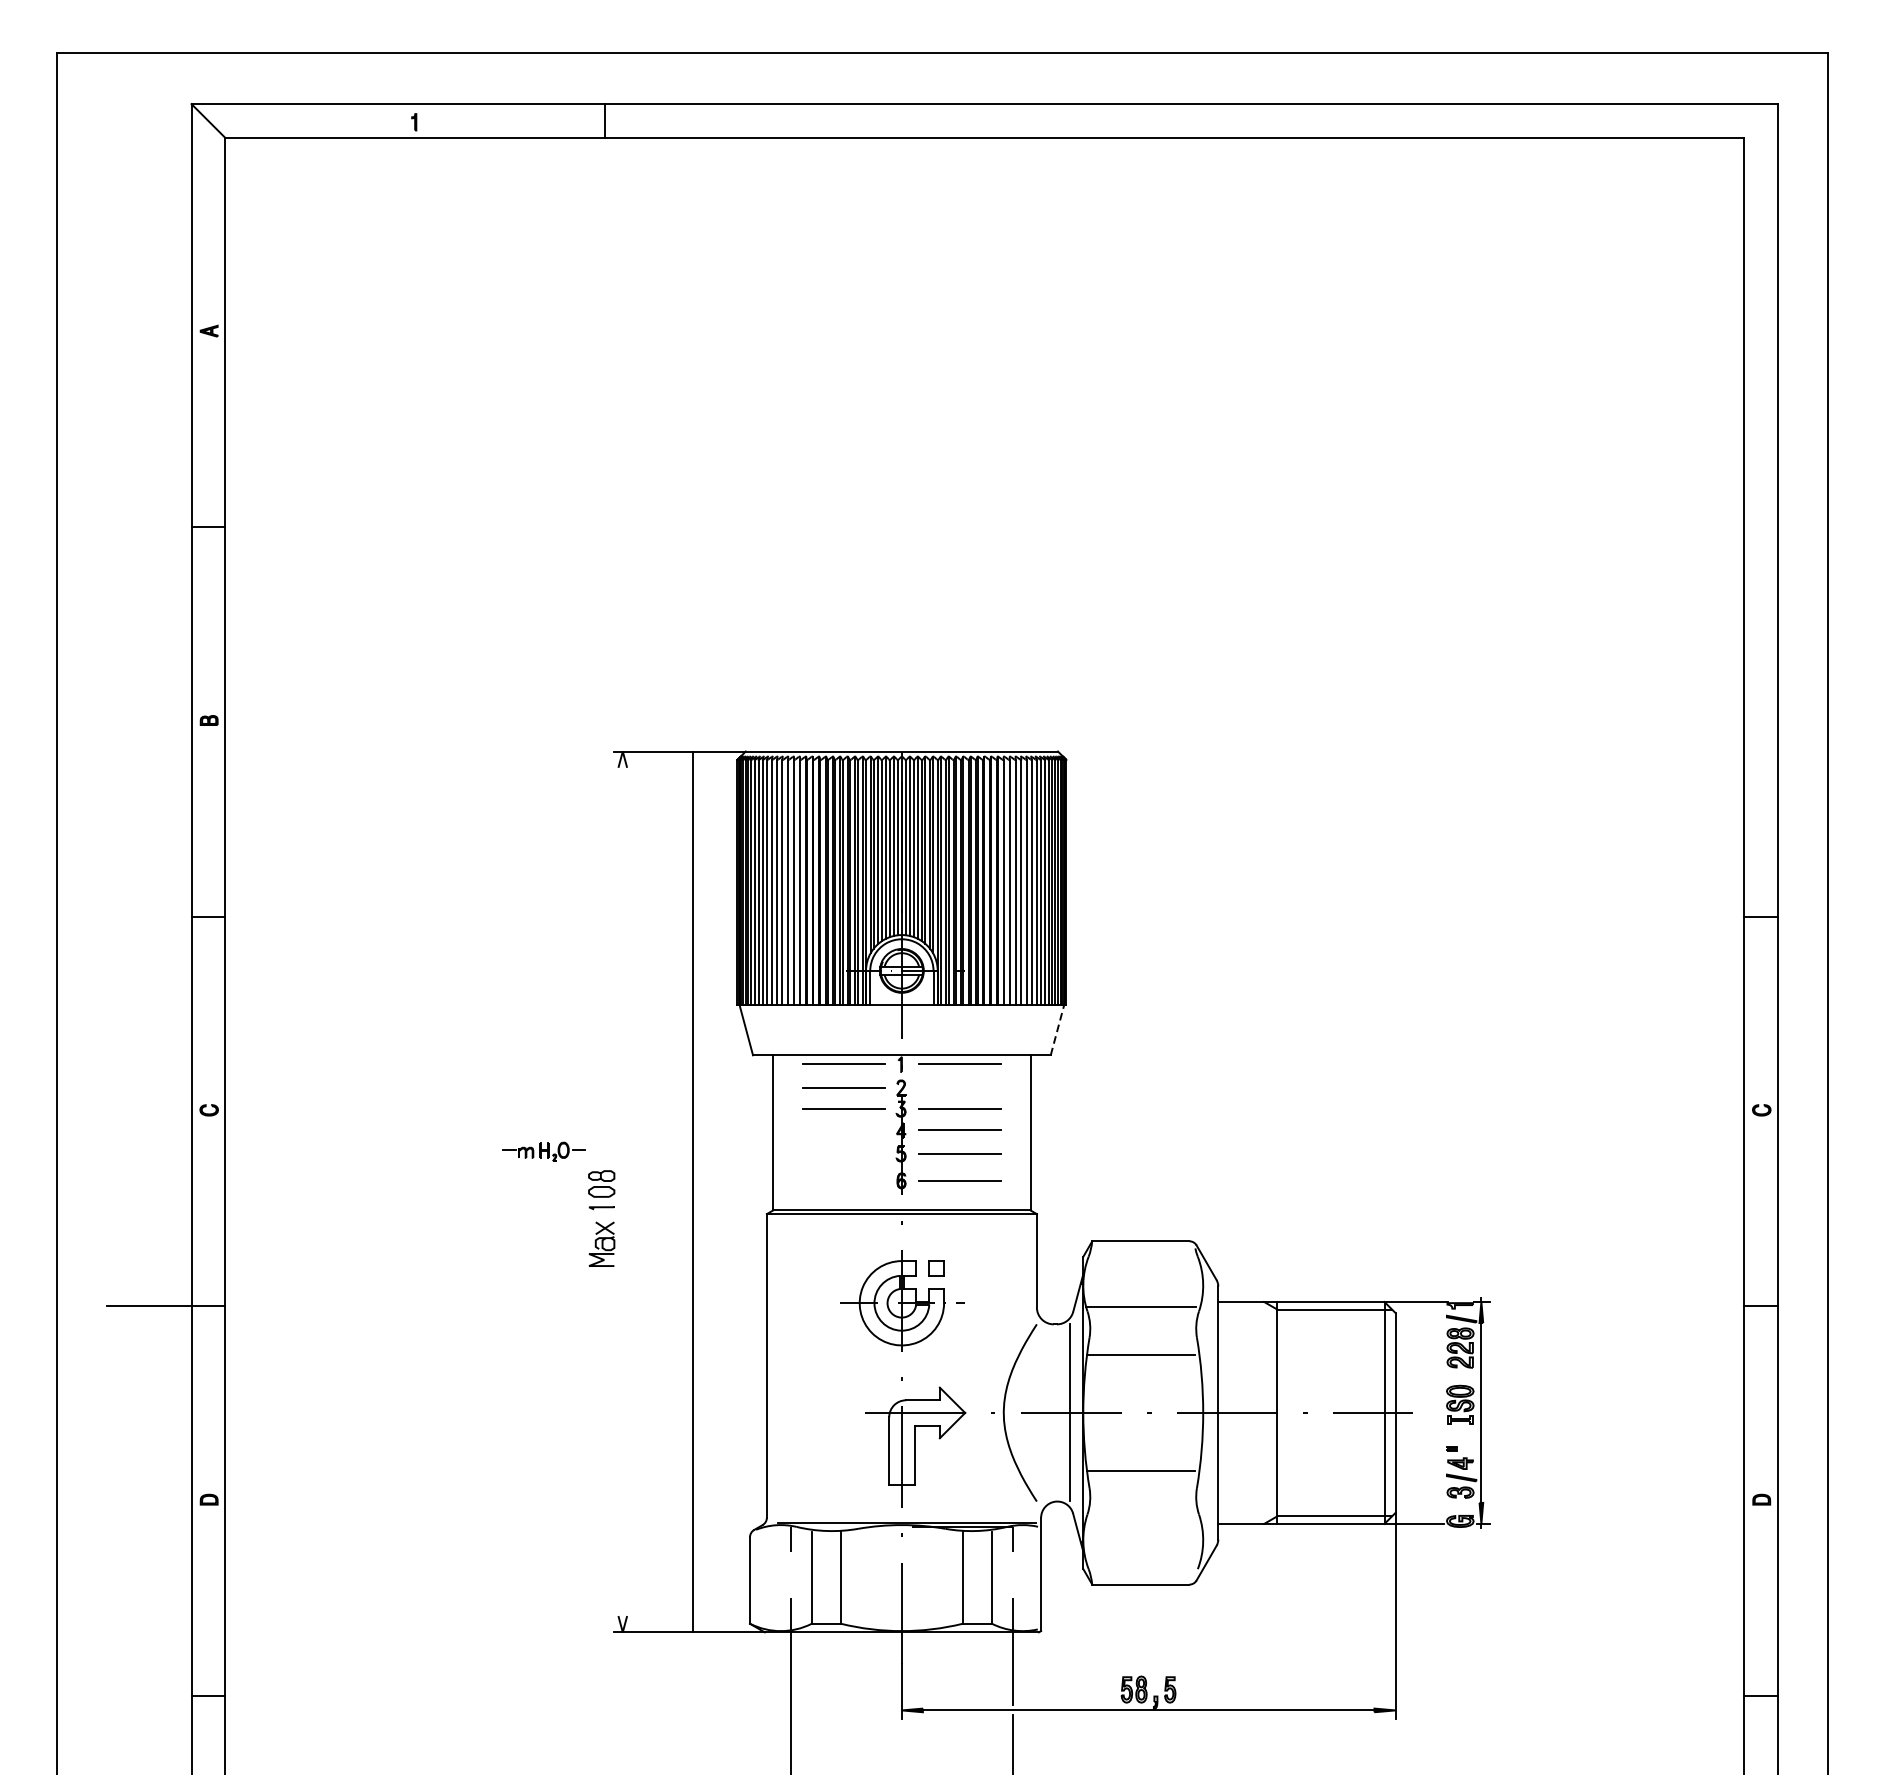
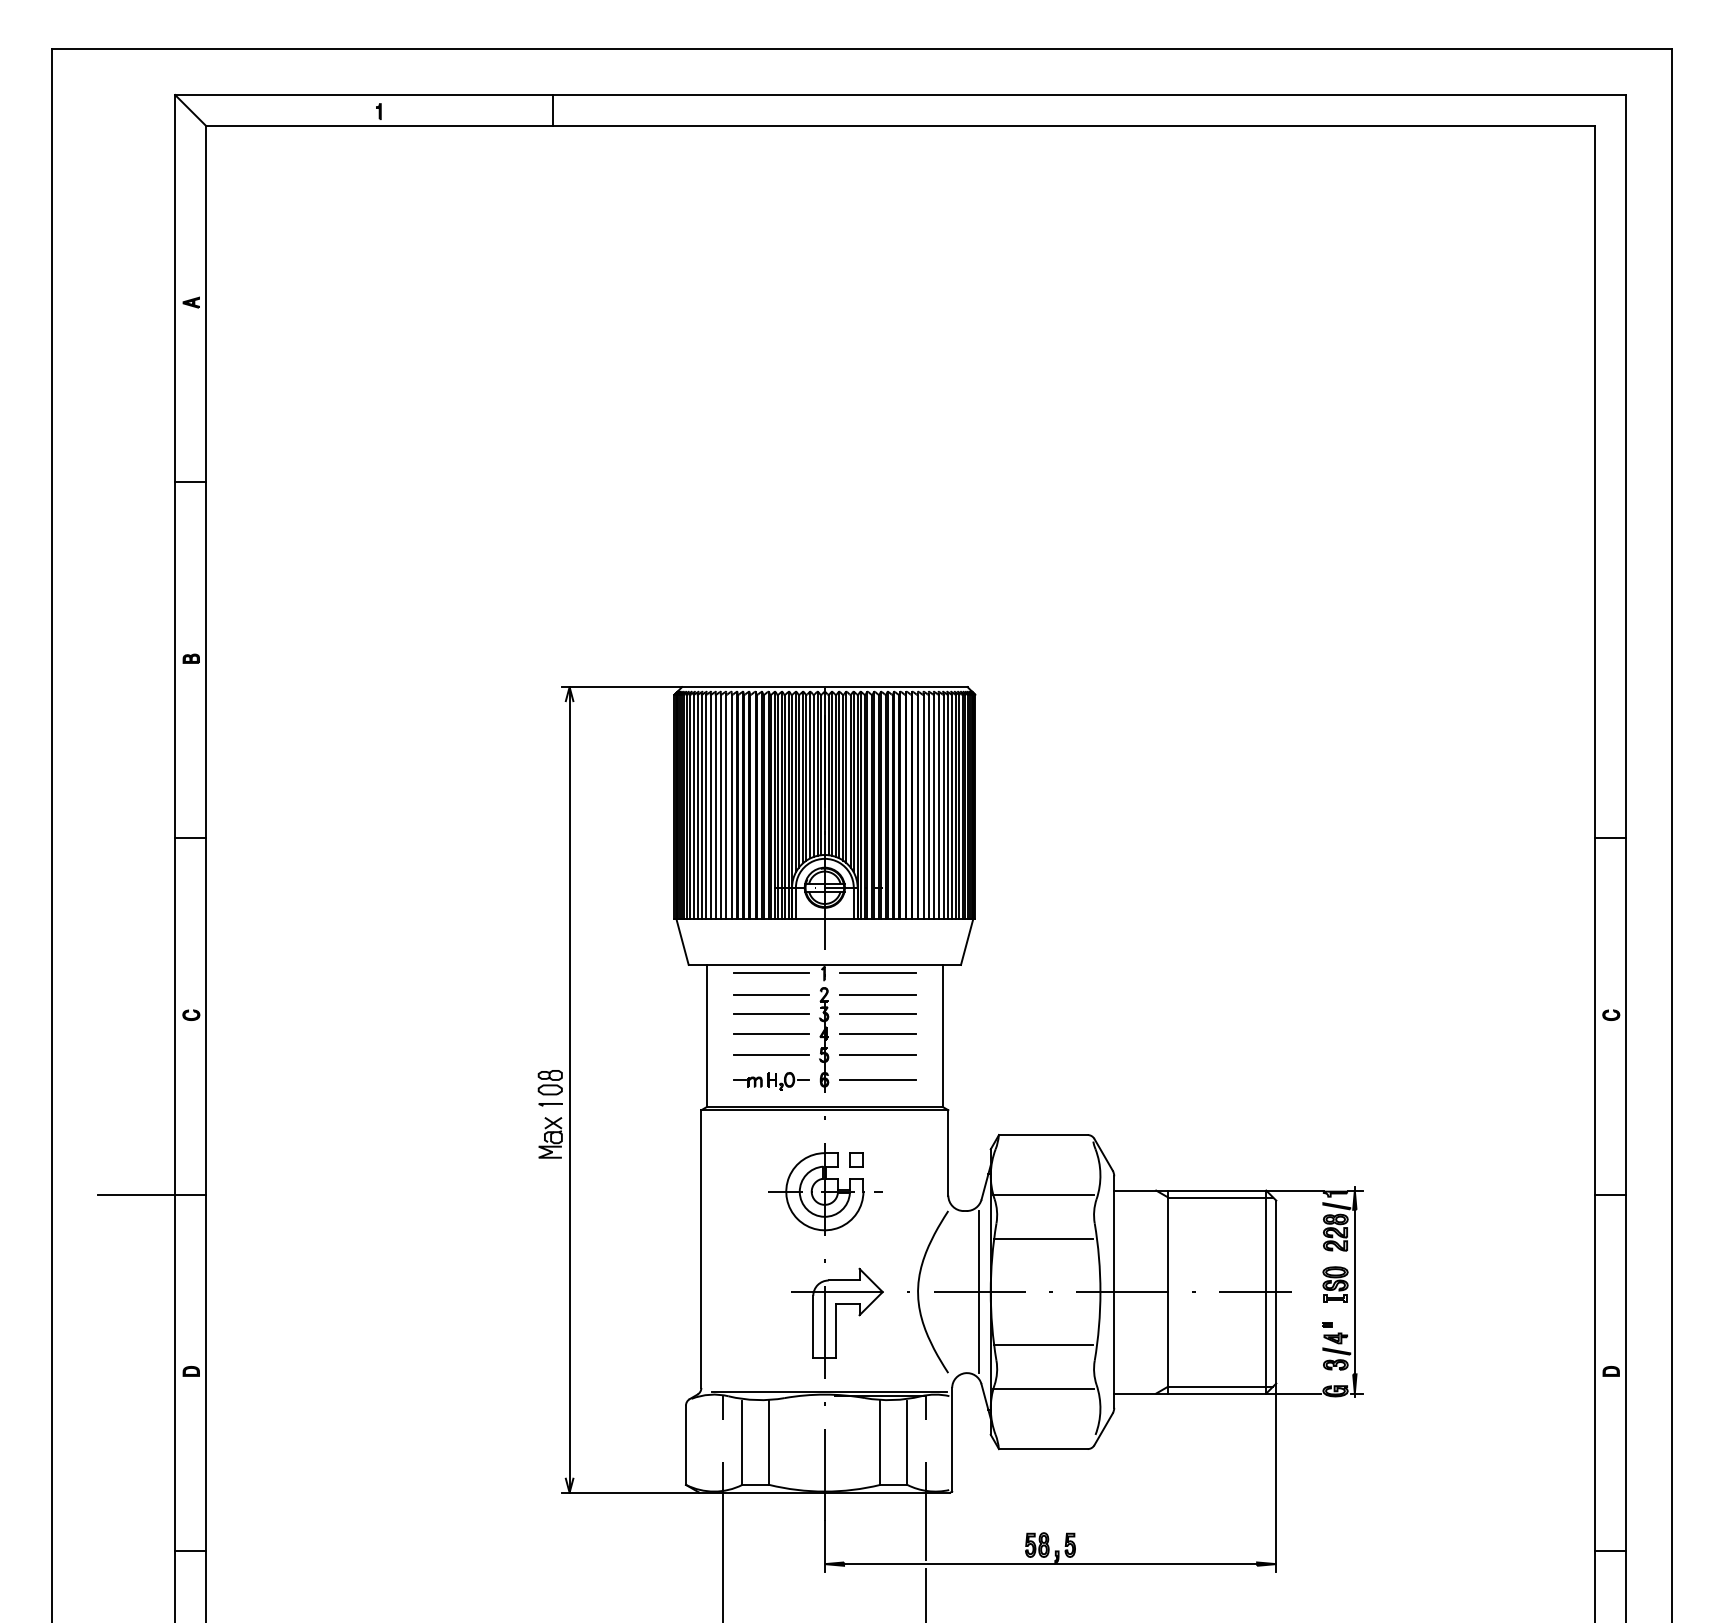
line: (1057, 1029) -> (967, 941), dashed -> solid
line: (959, 1087) -> (877, 994), added
line: (843, 1130) -> (771, 1033), added
part: (543, 1152) -> (771, 1081), moved
line: (843, 1154) -> (771, 1055), added
line: (692, 1191) -> (569, 1089), moved
line: (1140, 1519) -> (1043, 1389), added

